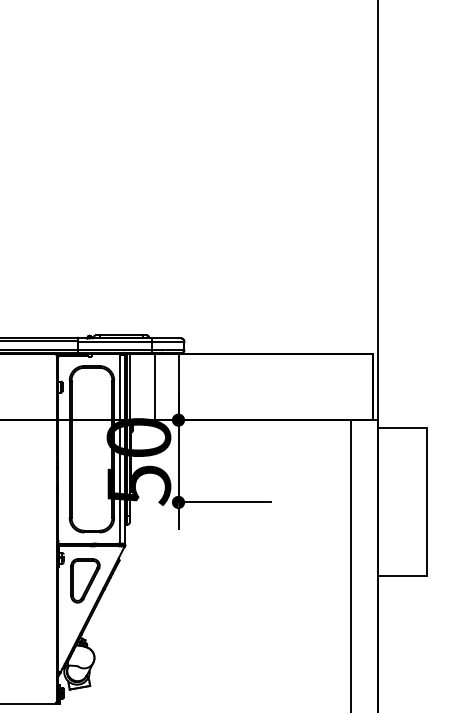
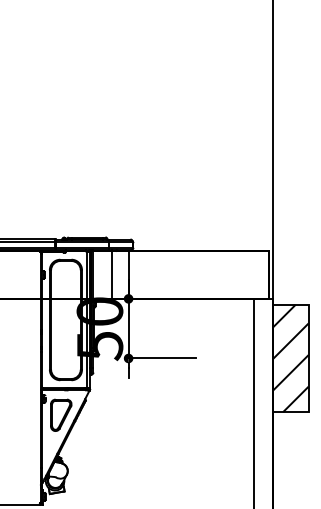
hatch: (401, 502) -> (290, 358), added

